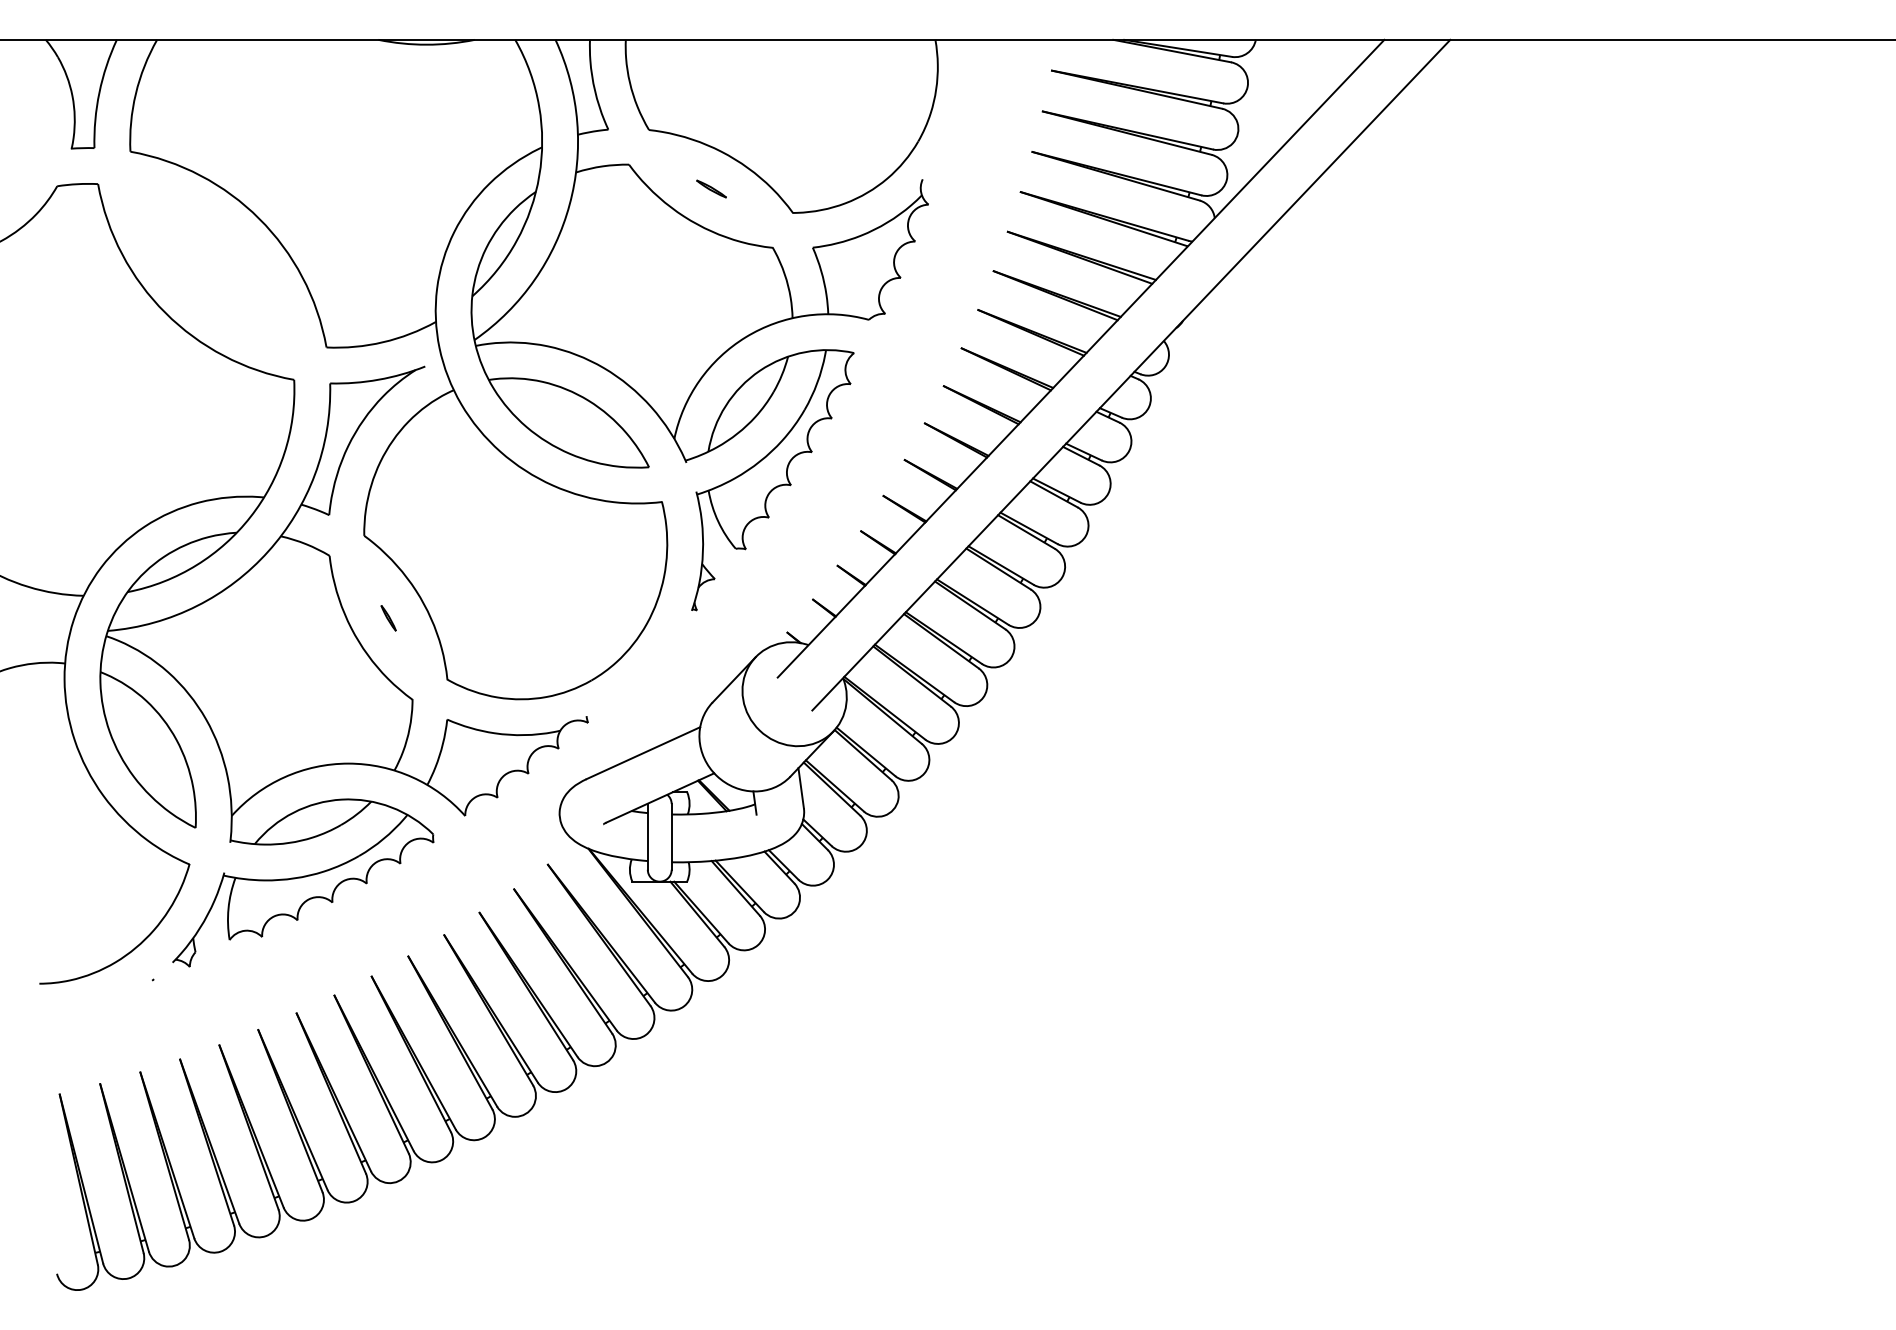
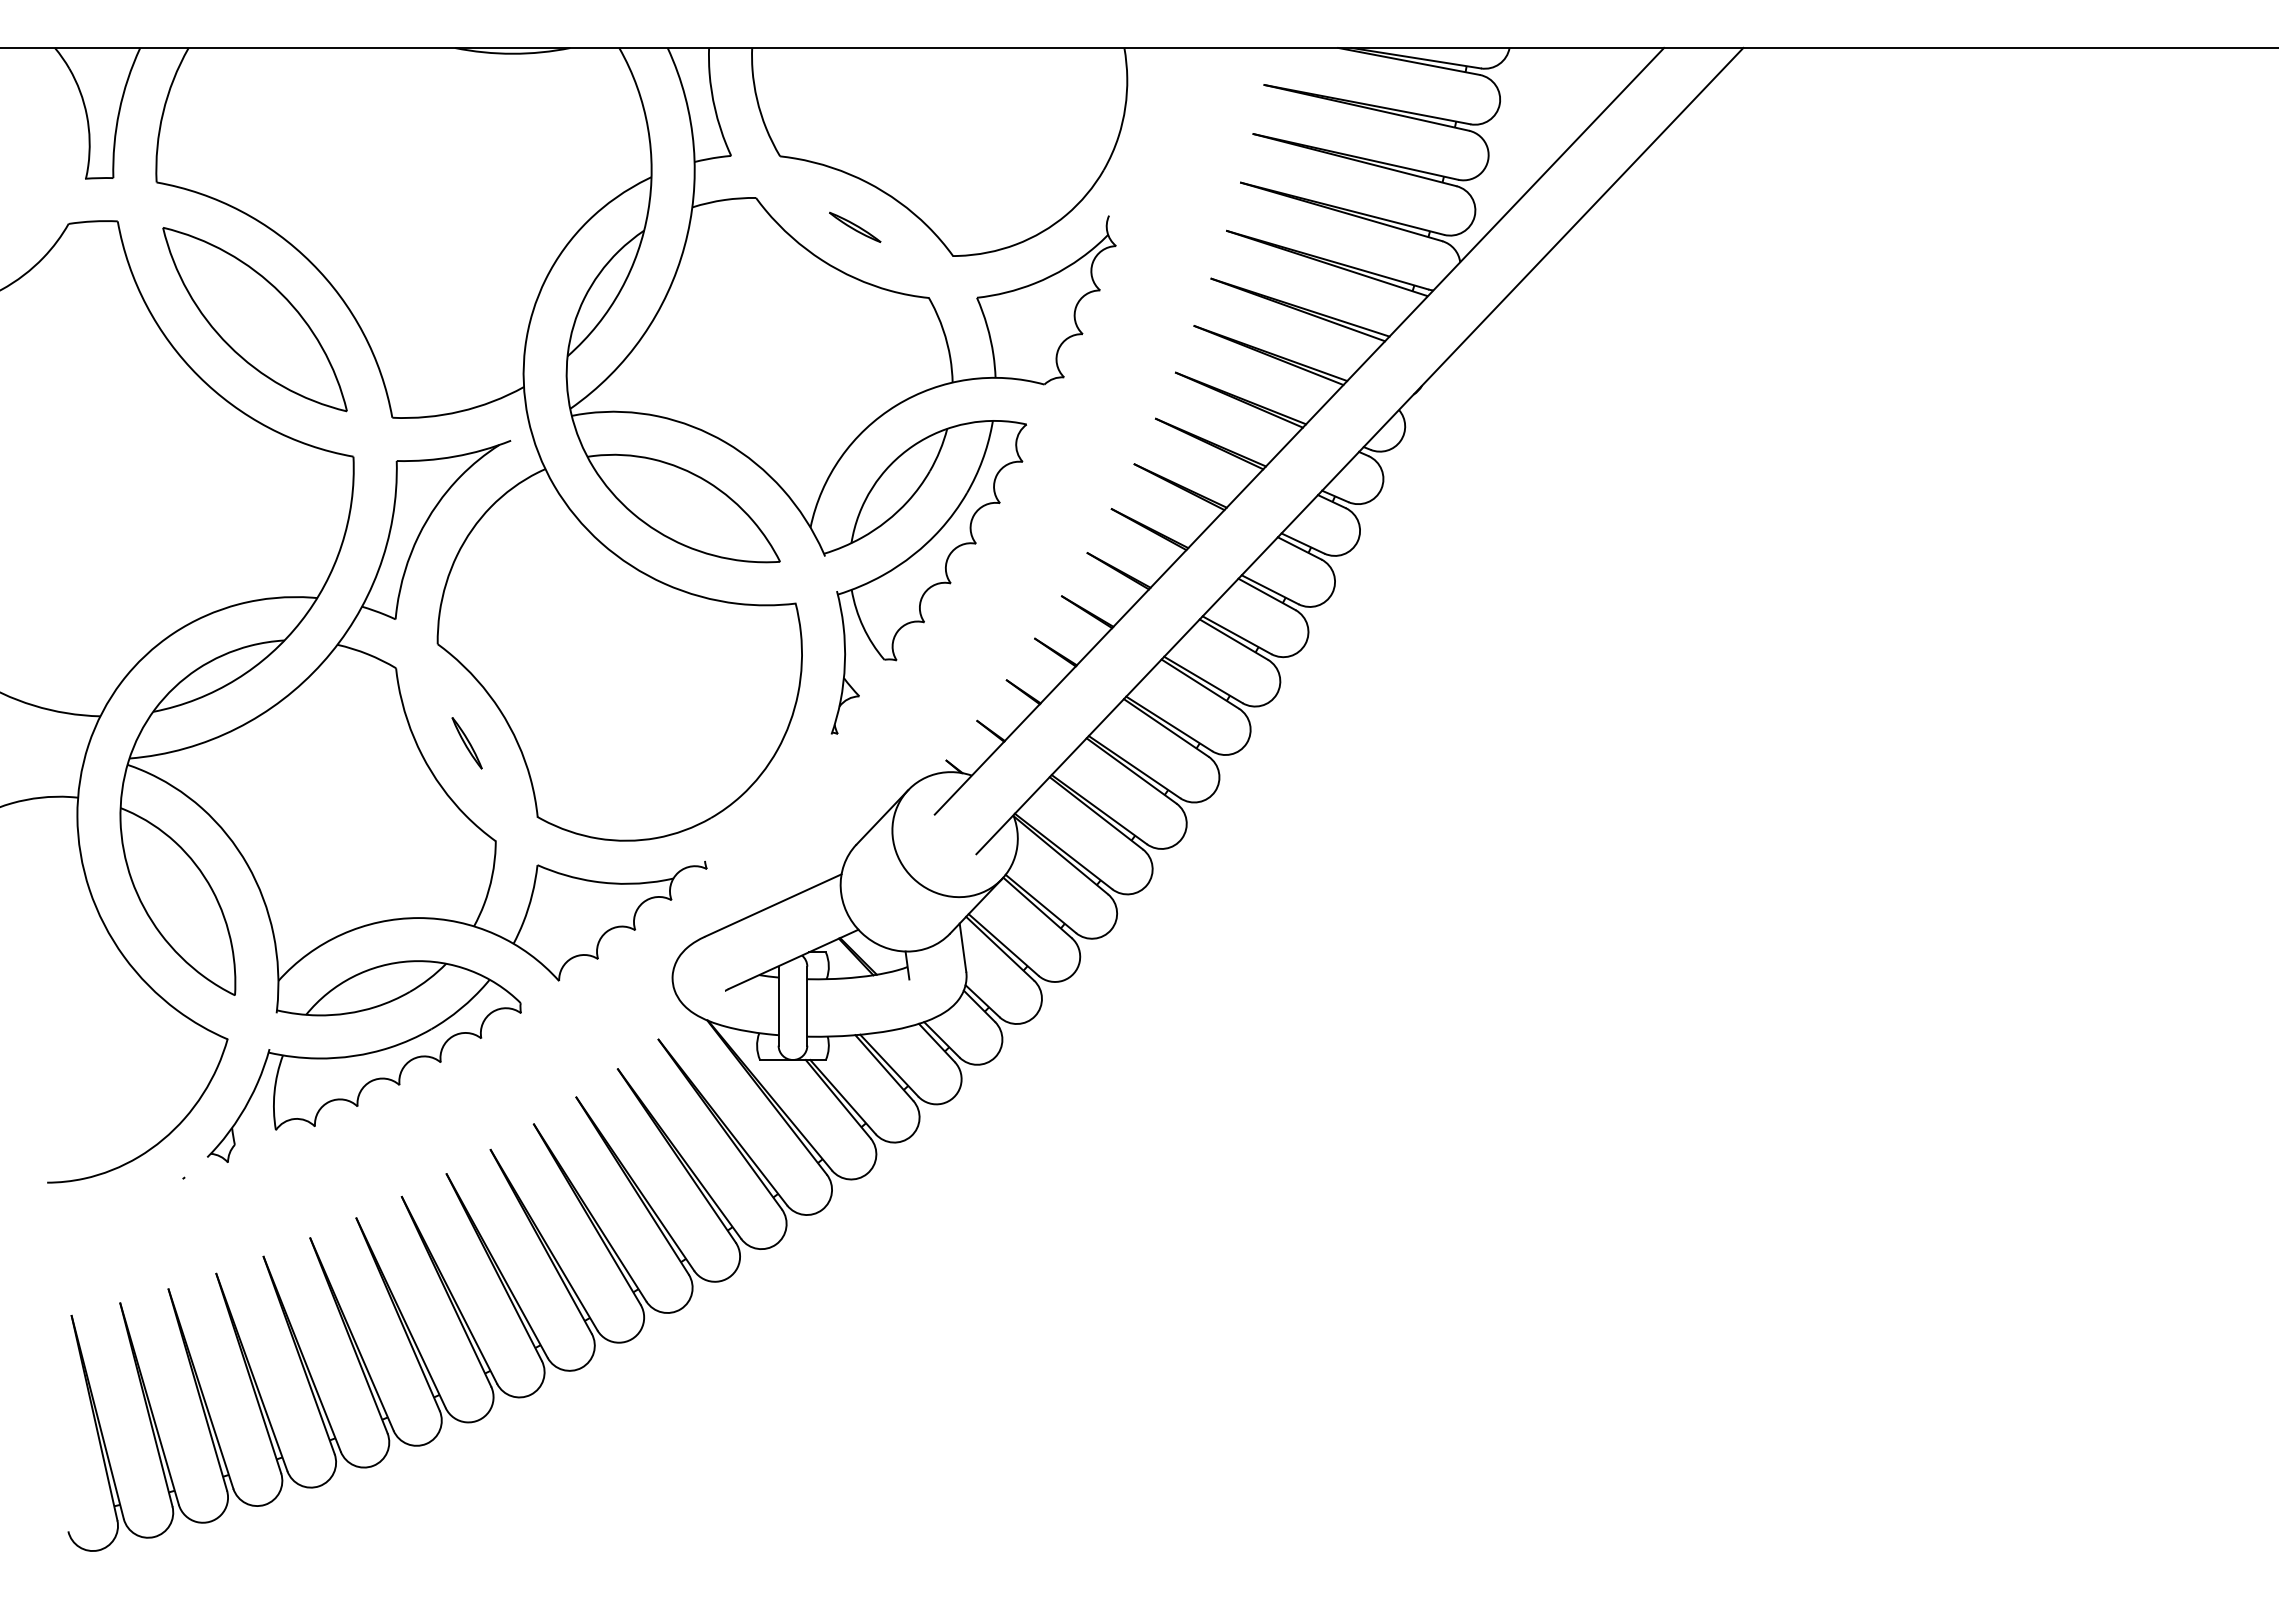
part: (711, 188) -> (855, 226), size x1.43
part: (211, 265) -> (254, 319), added
part: (388, 618) -> (466, 743), size x1.67

